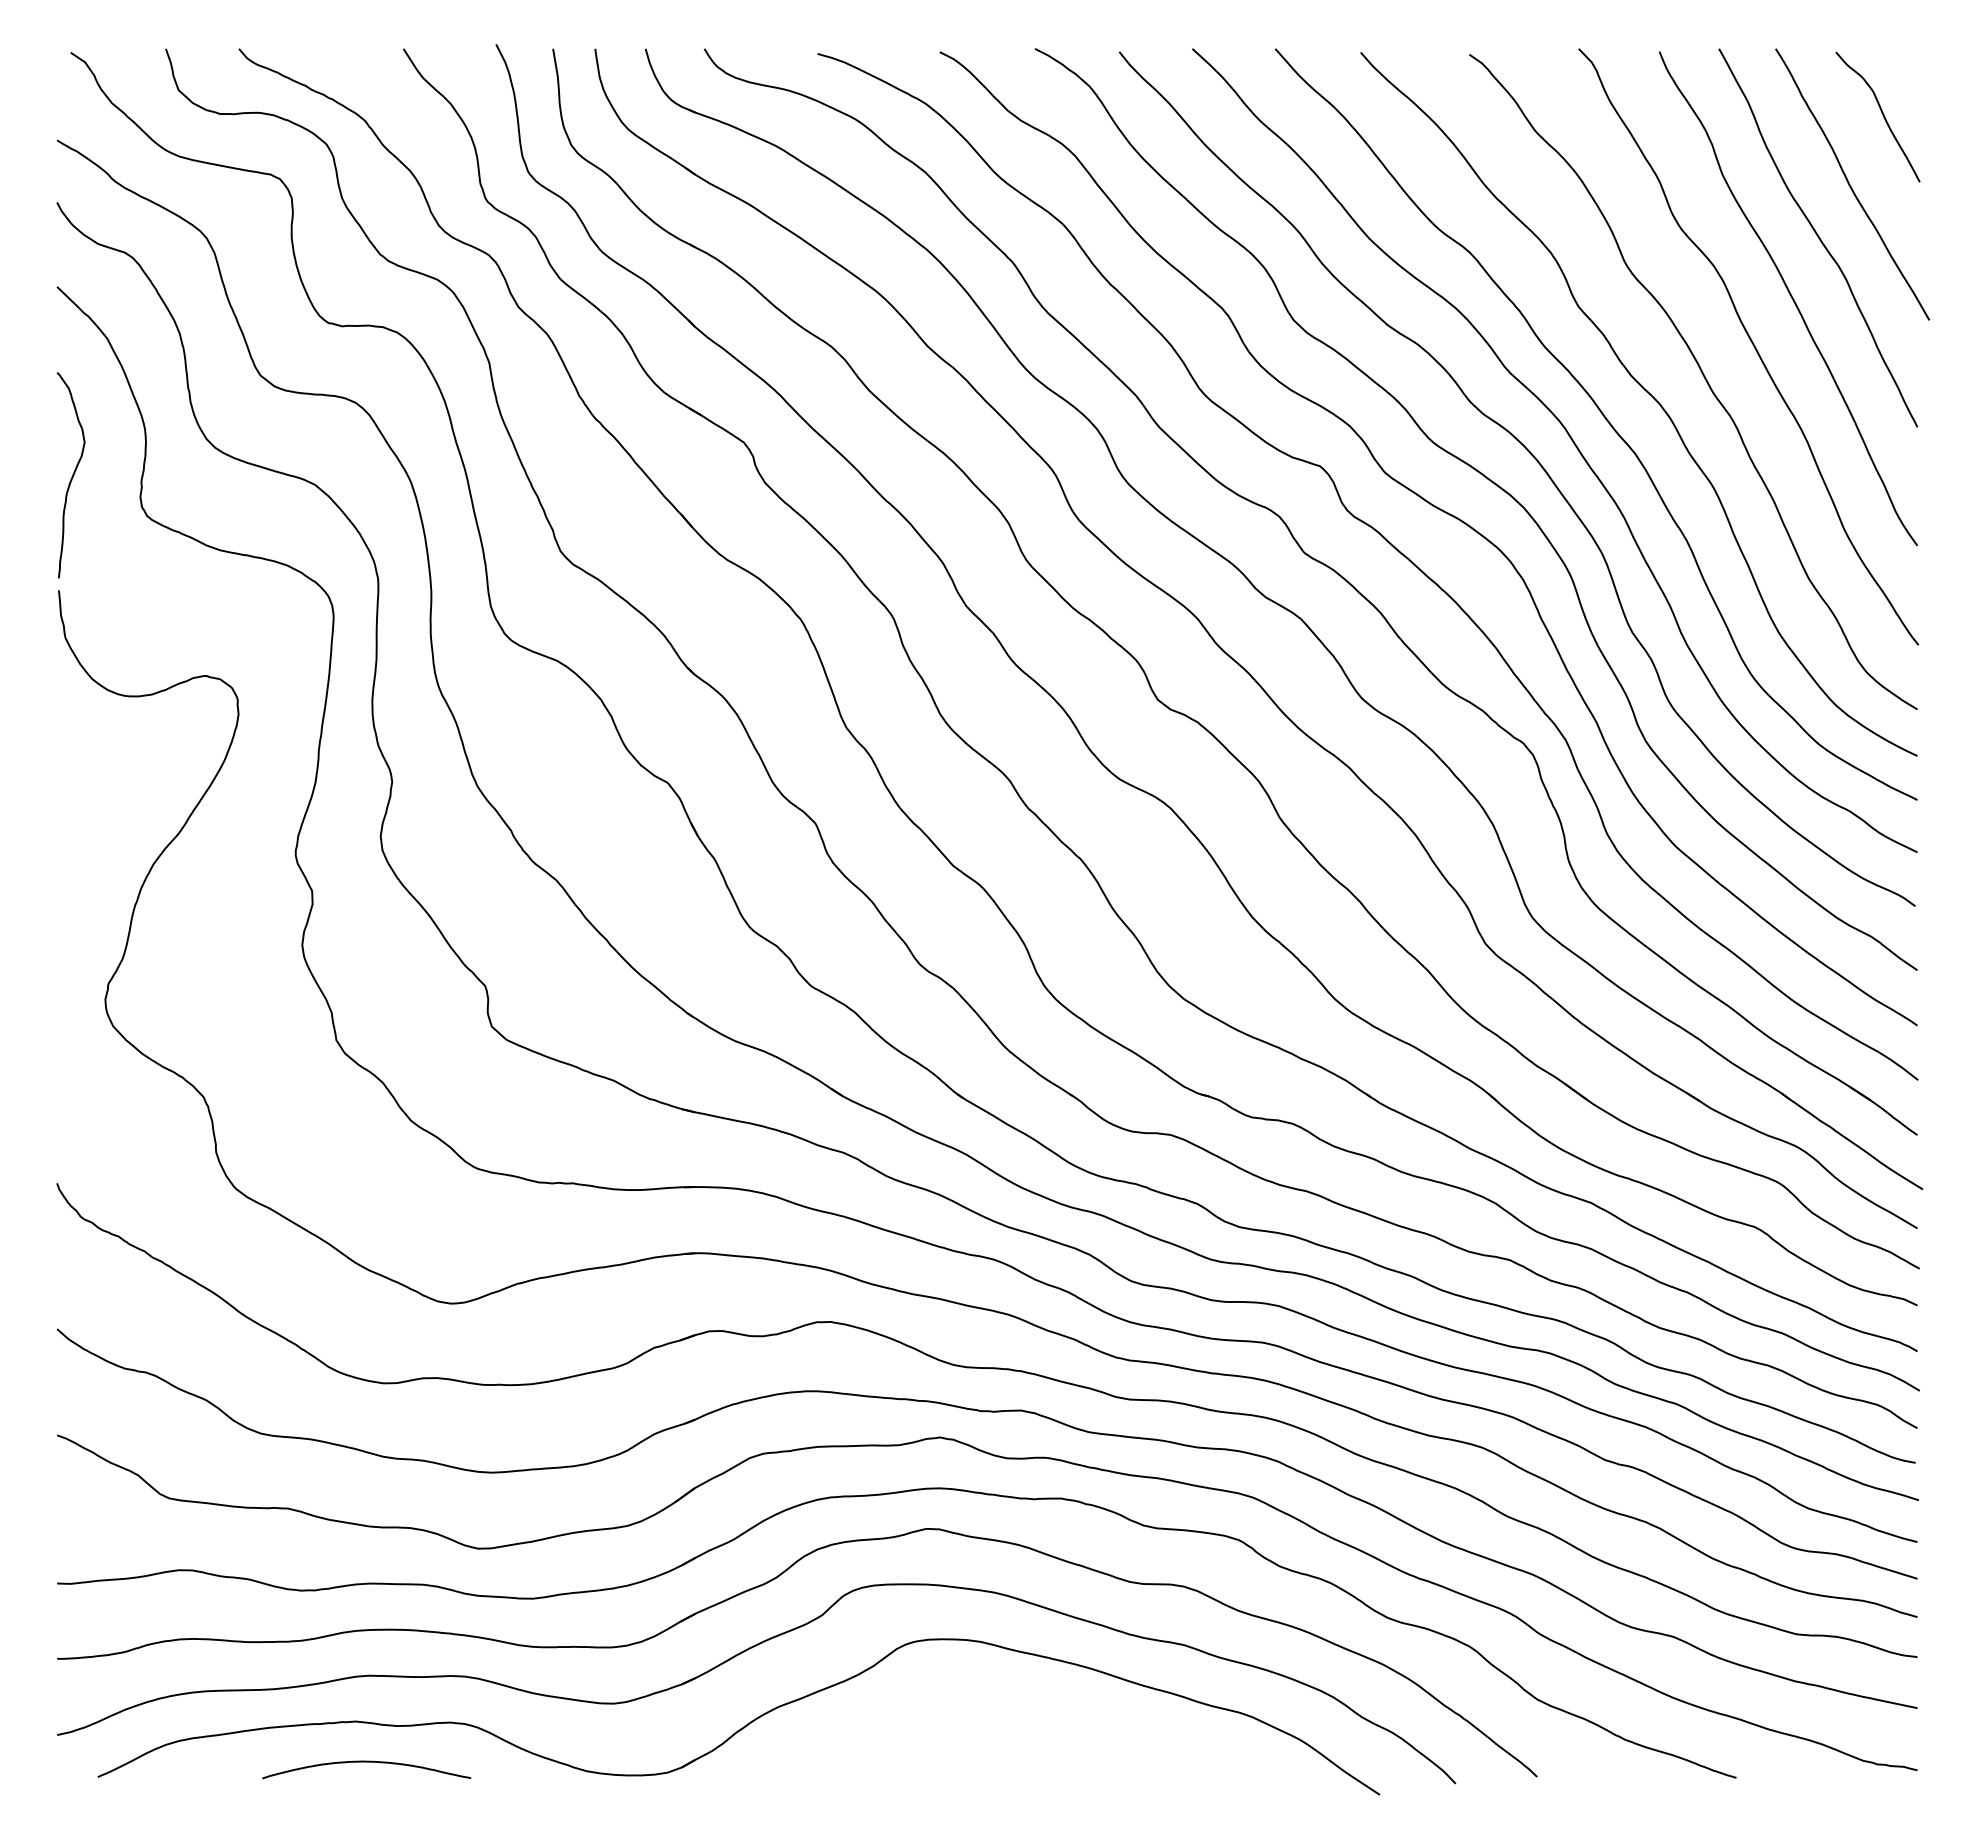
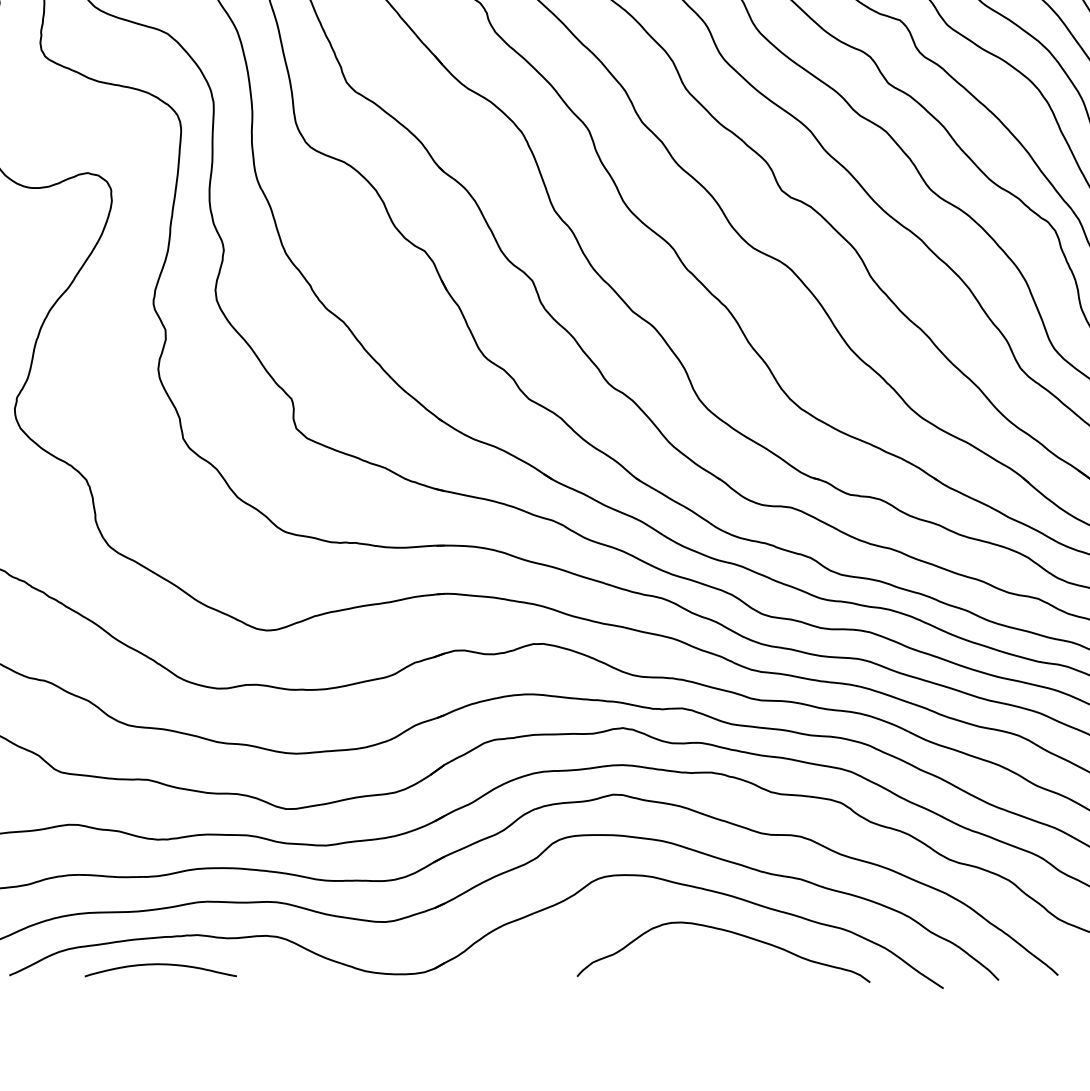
curve: (1084, 1717) -> (728, 932), added
curve: (366, 1762) -> (160, 964), moved

